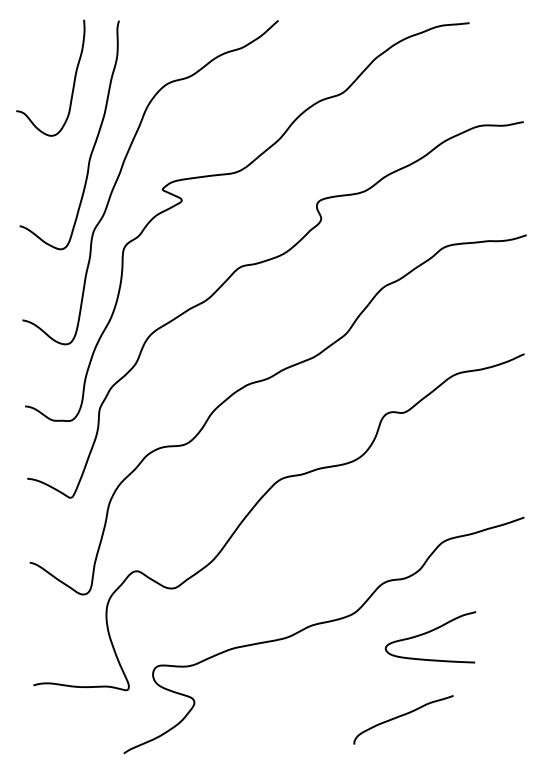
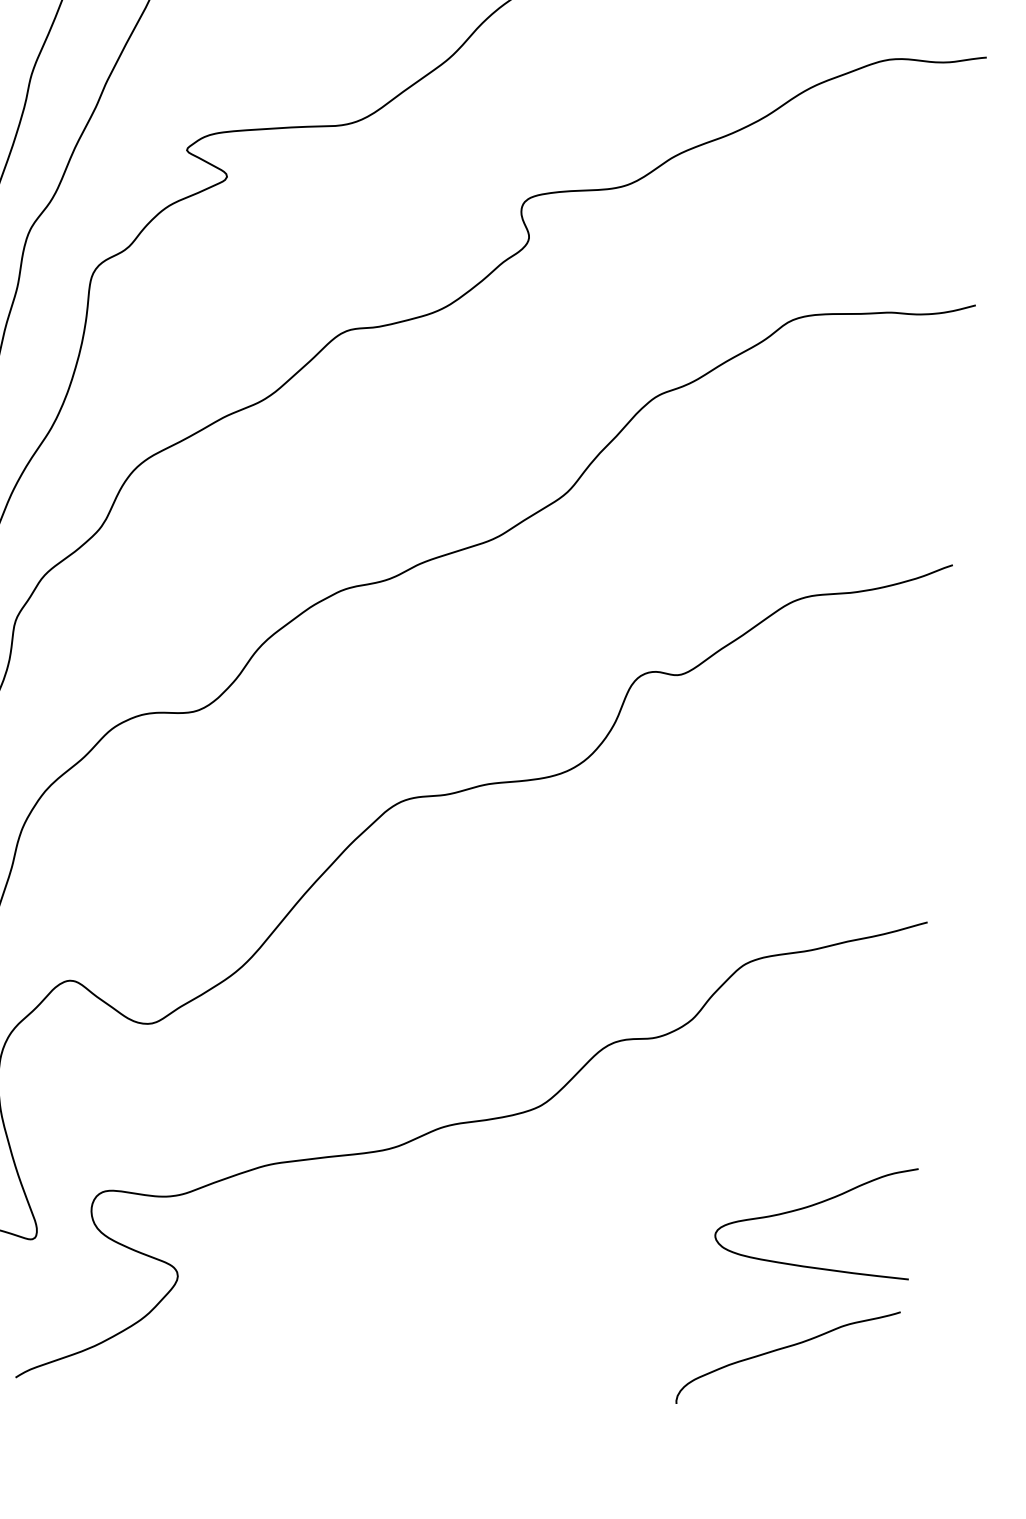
curve: (428, 633) -> (811, 1208), moved
curve: (402, 716) -> (785, 1349), moved

